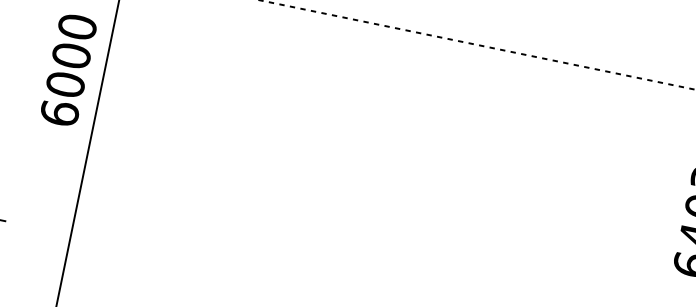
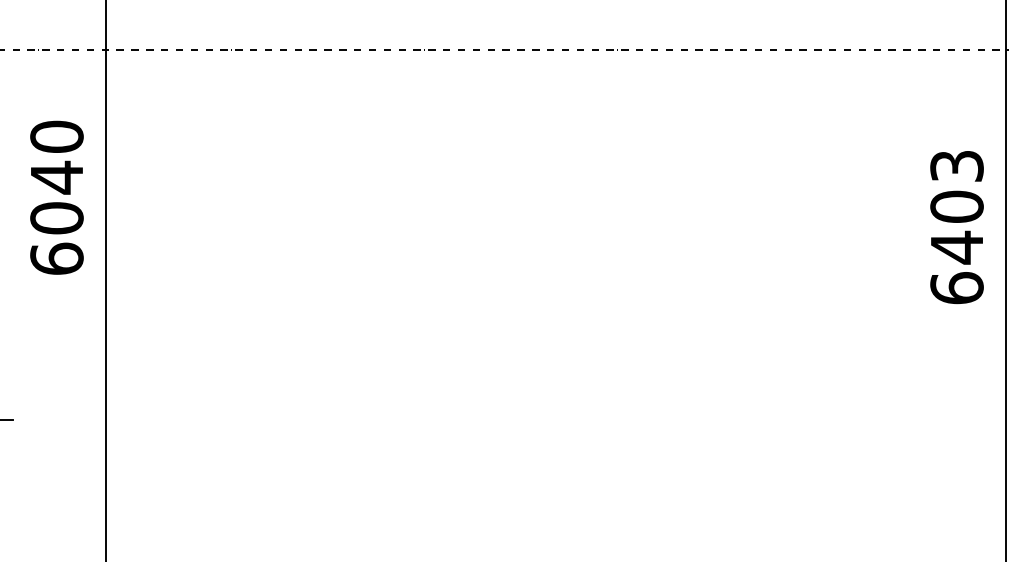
text: (71, 55) -> (56, 177), 6000 -> 6040

